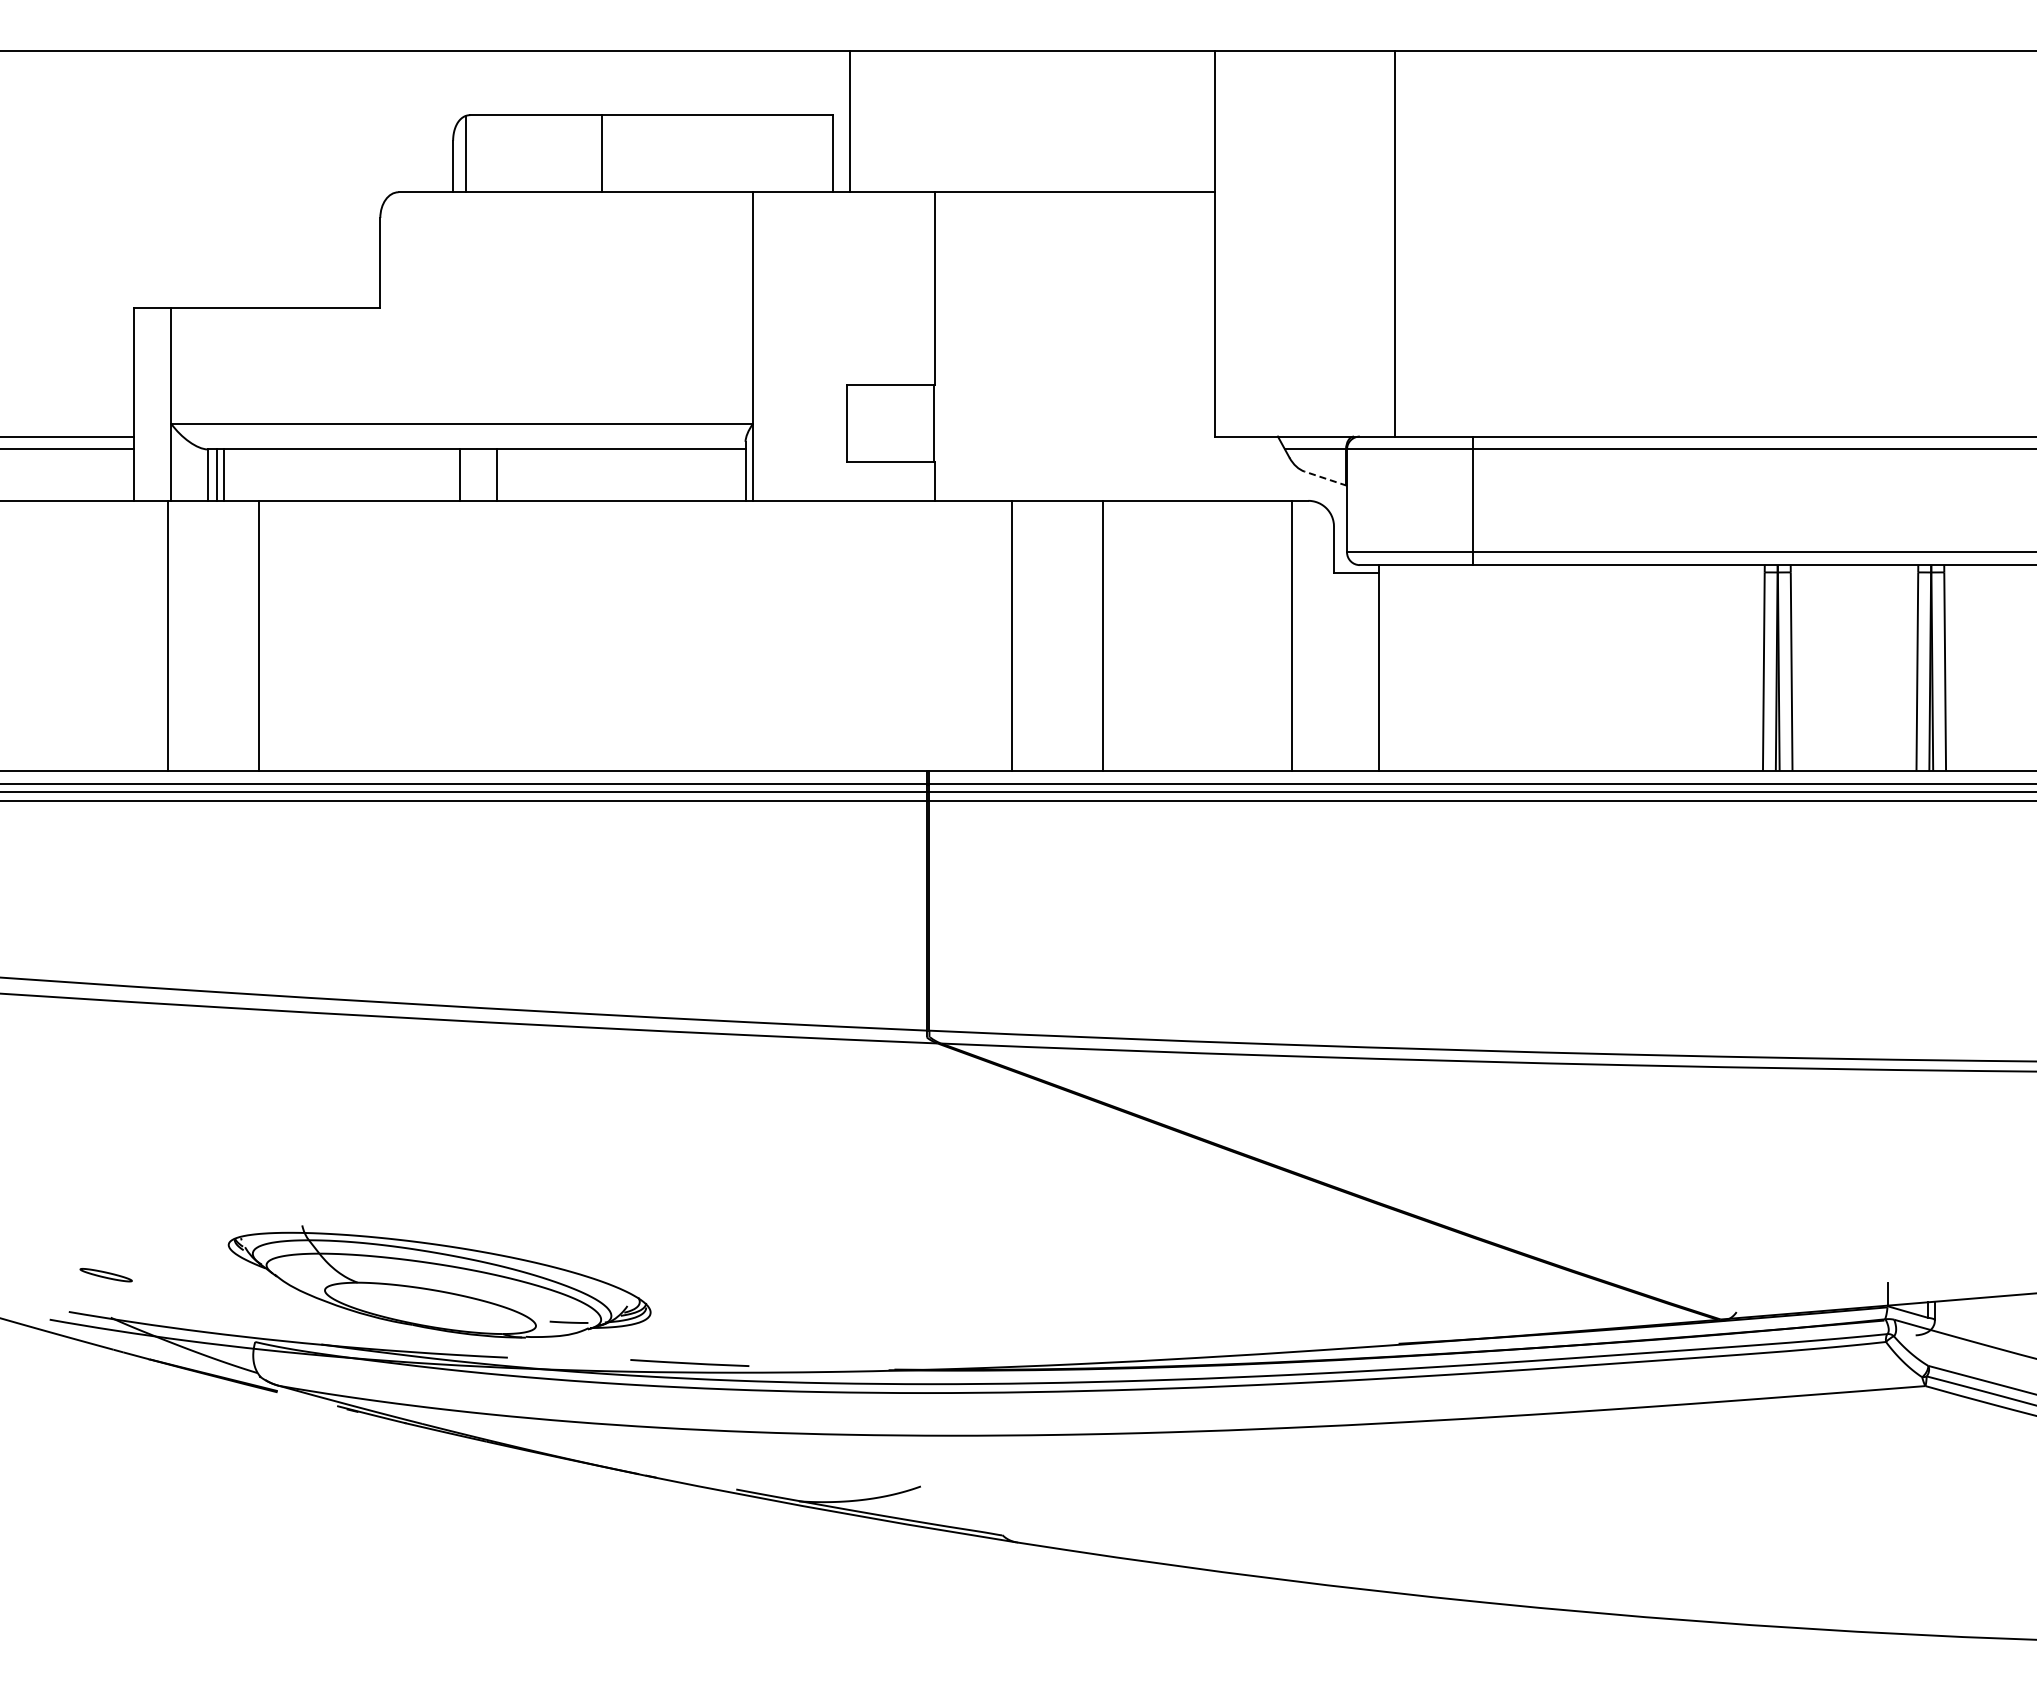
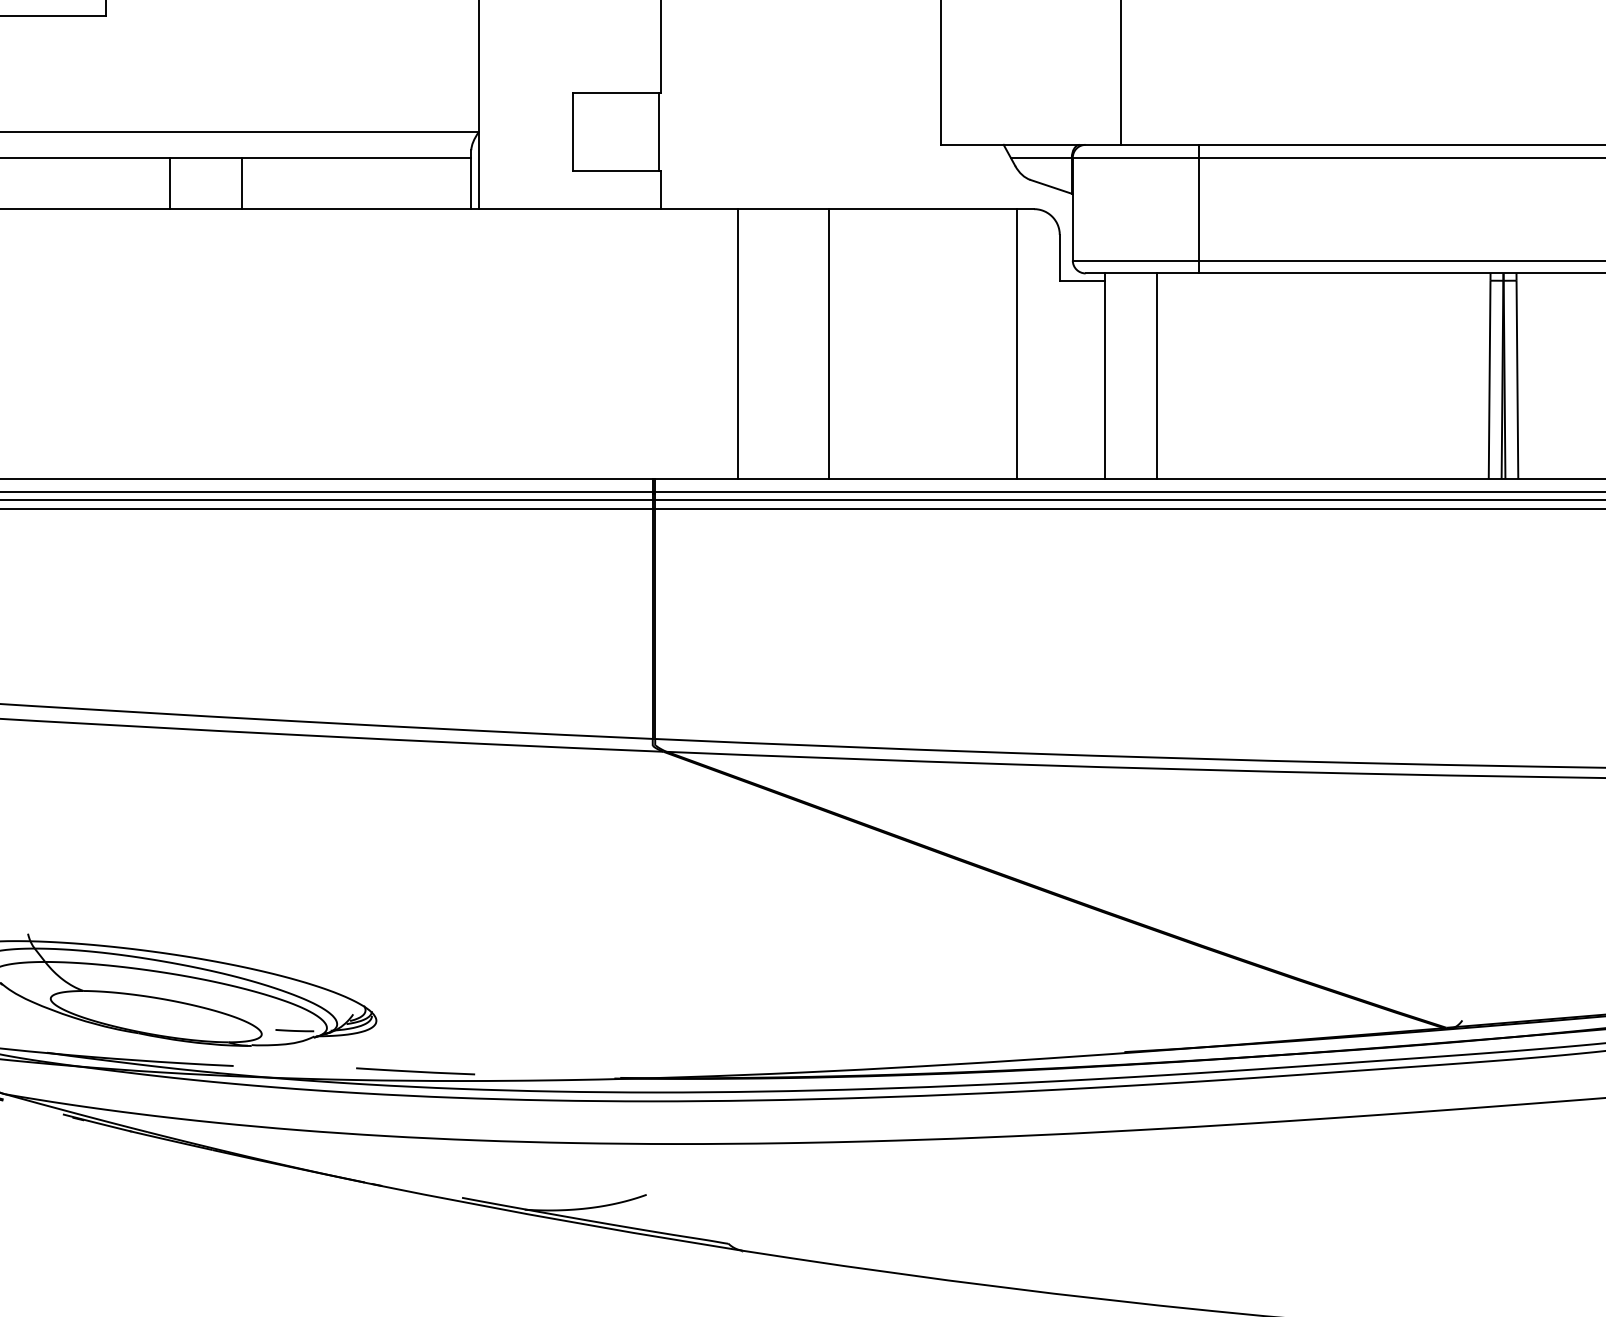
line: (460, 474) -> (242, 182), moved
line: (496, 474) -> (169, 182), moved
line: (1325, 478) -> (1051, 186), dashed -> solid
line: (1430, 667) -> (1156, 375), added

